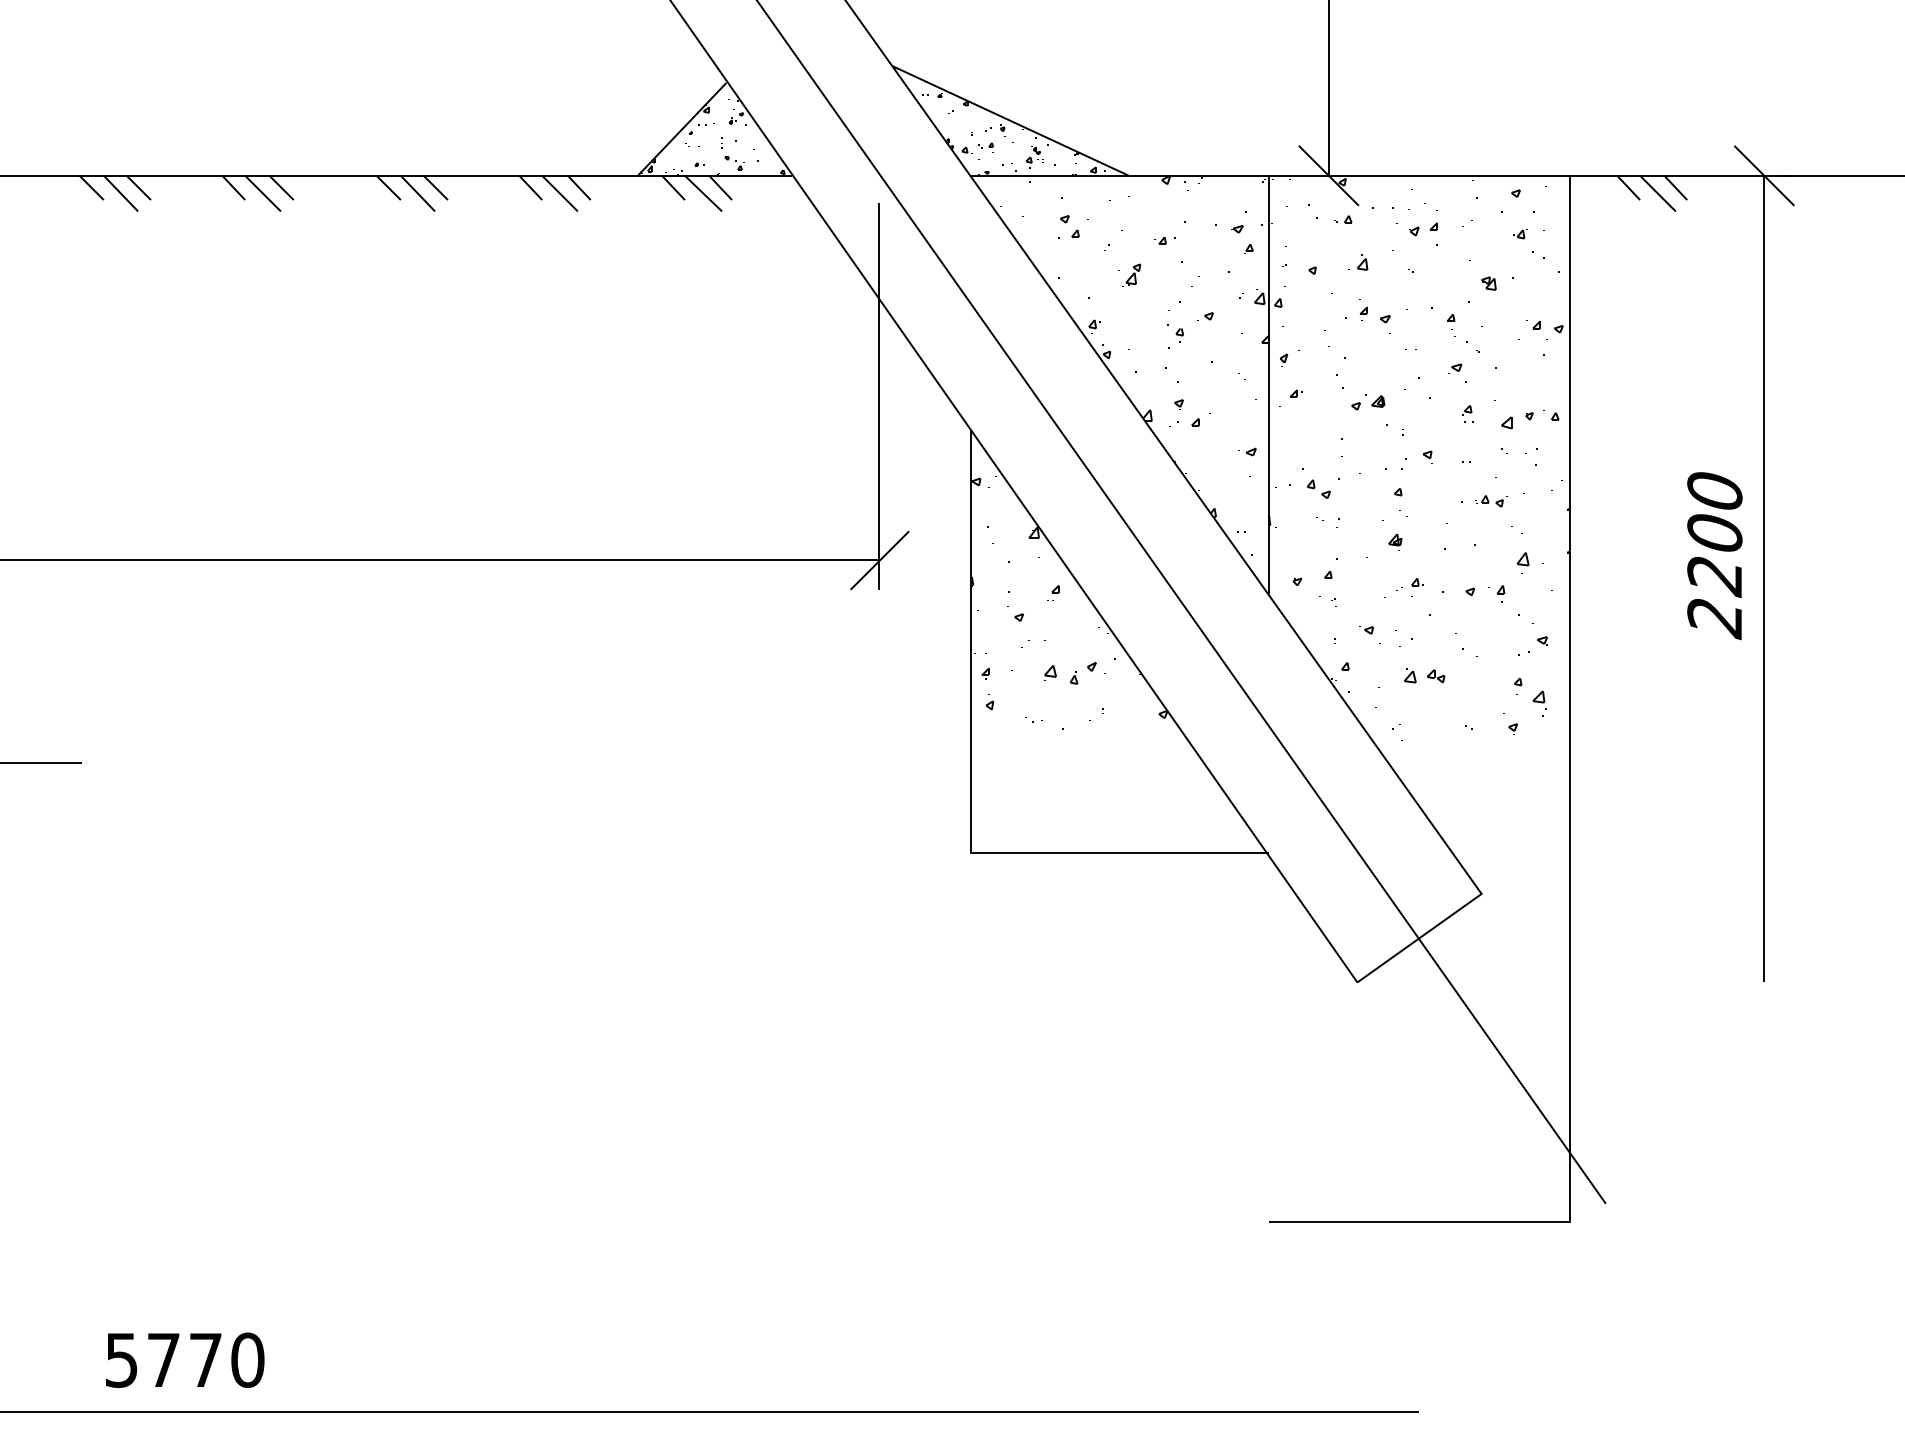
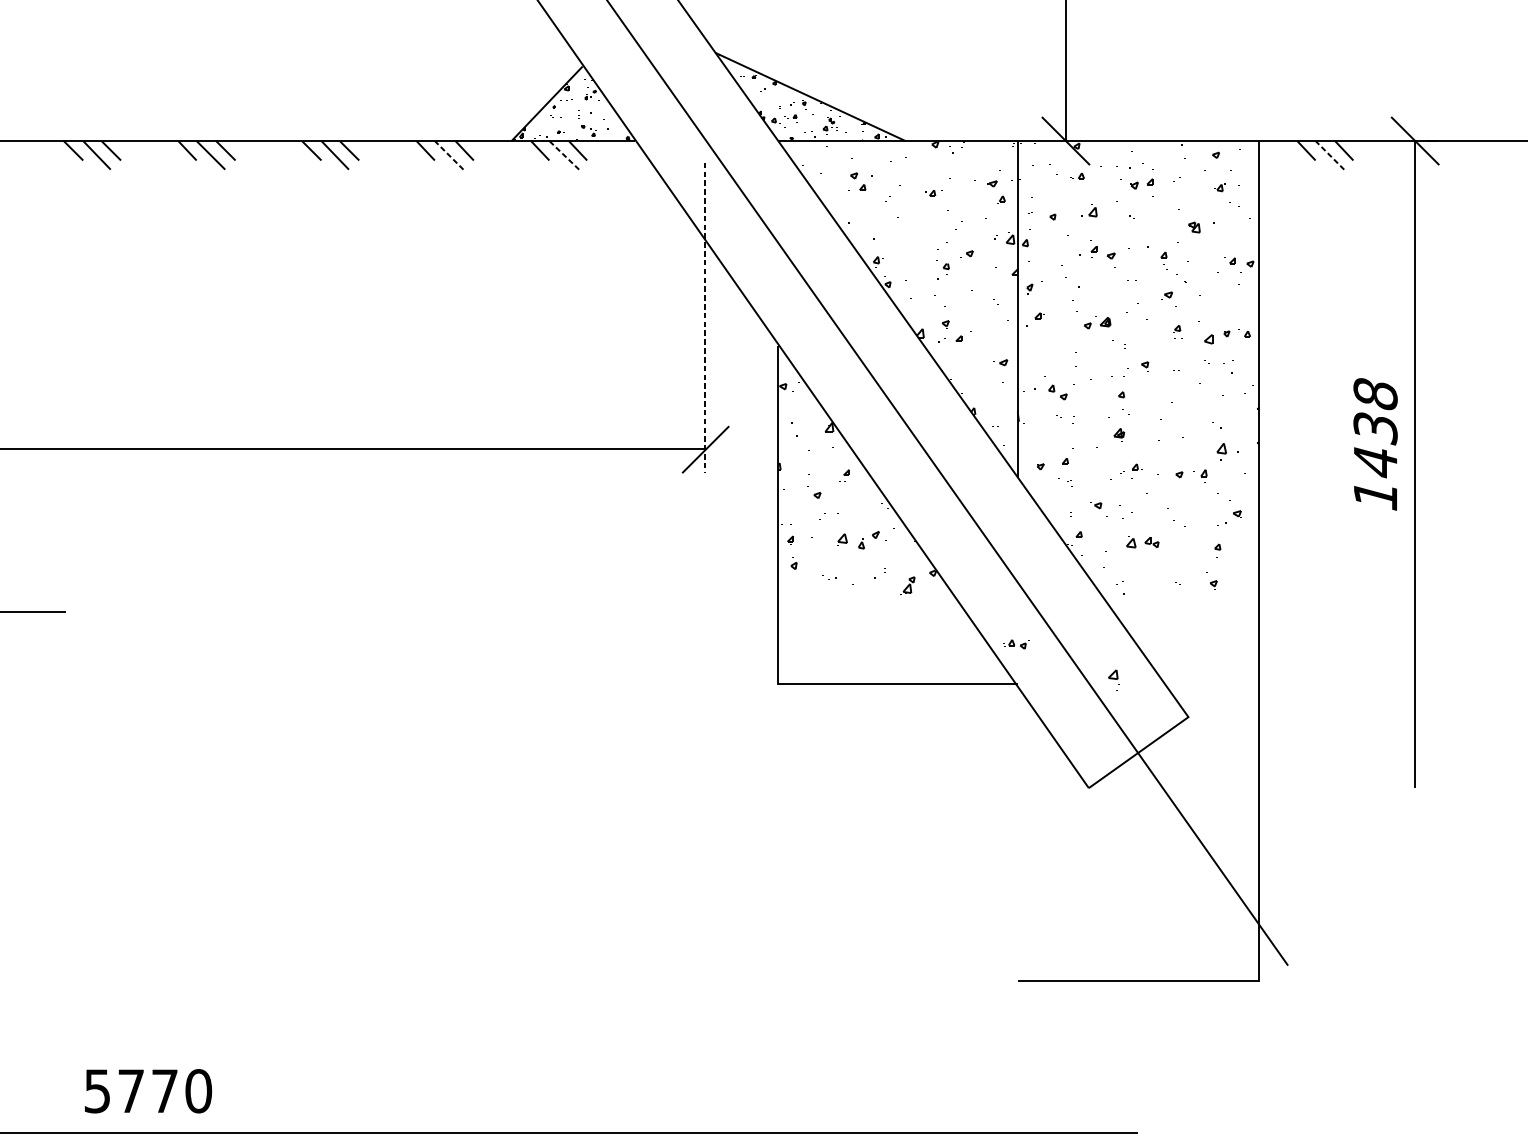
line: (559, 193) -> (448, 155), solid -> dashed
line: (703, 193) -> (564, 155), solid -> dashed
line: (1657, 193) -> (1329, 155), solid -> dashed
part: (1131, 274) -> (907, 585), moved
line: (879, 396) -> (705, 318), solid -> dashed
part: (1491, 501) -> (1016, 644), moved
text: (1714, 555) -> (1375, 445), 2200 -> 1438
part: (1539, 703) -> (1113, 679), moved

